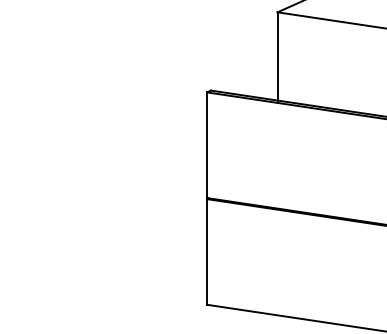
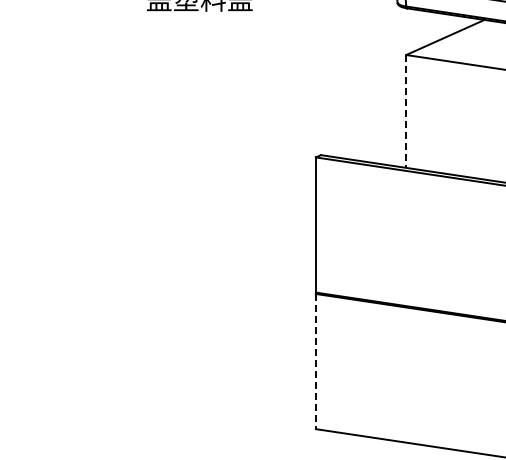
line: (277, 56) -> (406, 111), solid -> dashed
line: (206, 251) -> (315, 361), solid -> dashed

